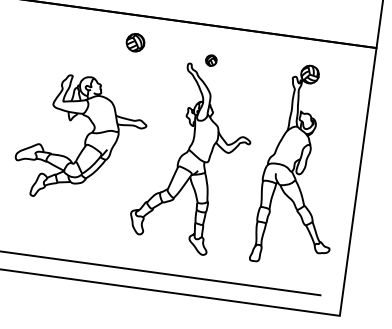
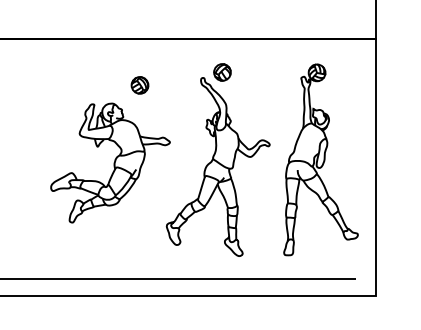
part: (135, 42) -> (139, 85), moved
part: (211, 60) -> (222, 72), size x1.67

